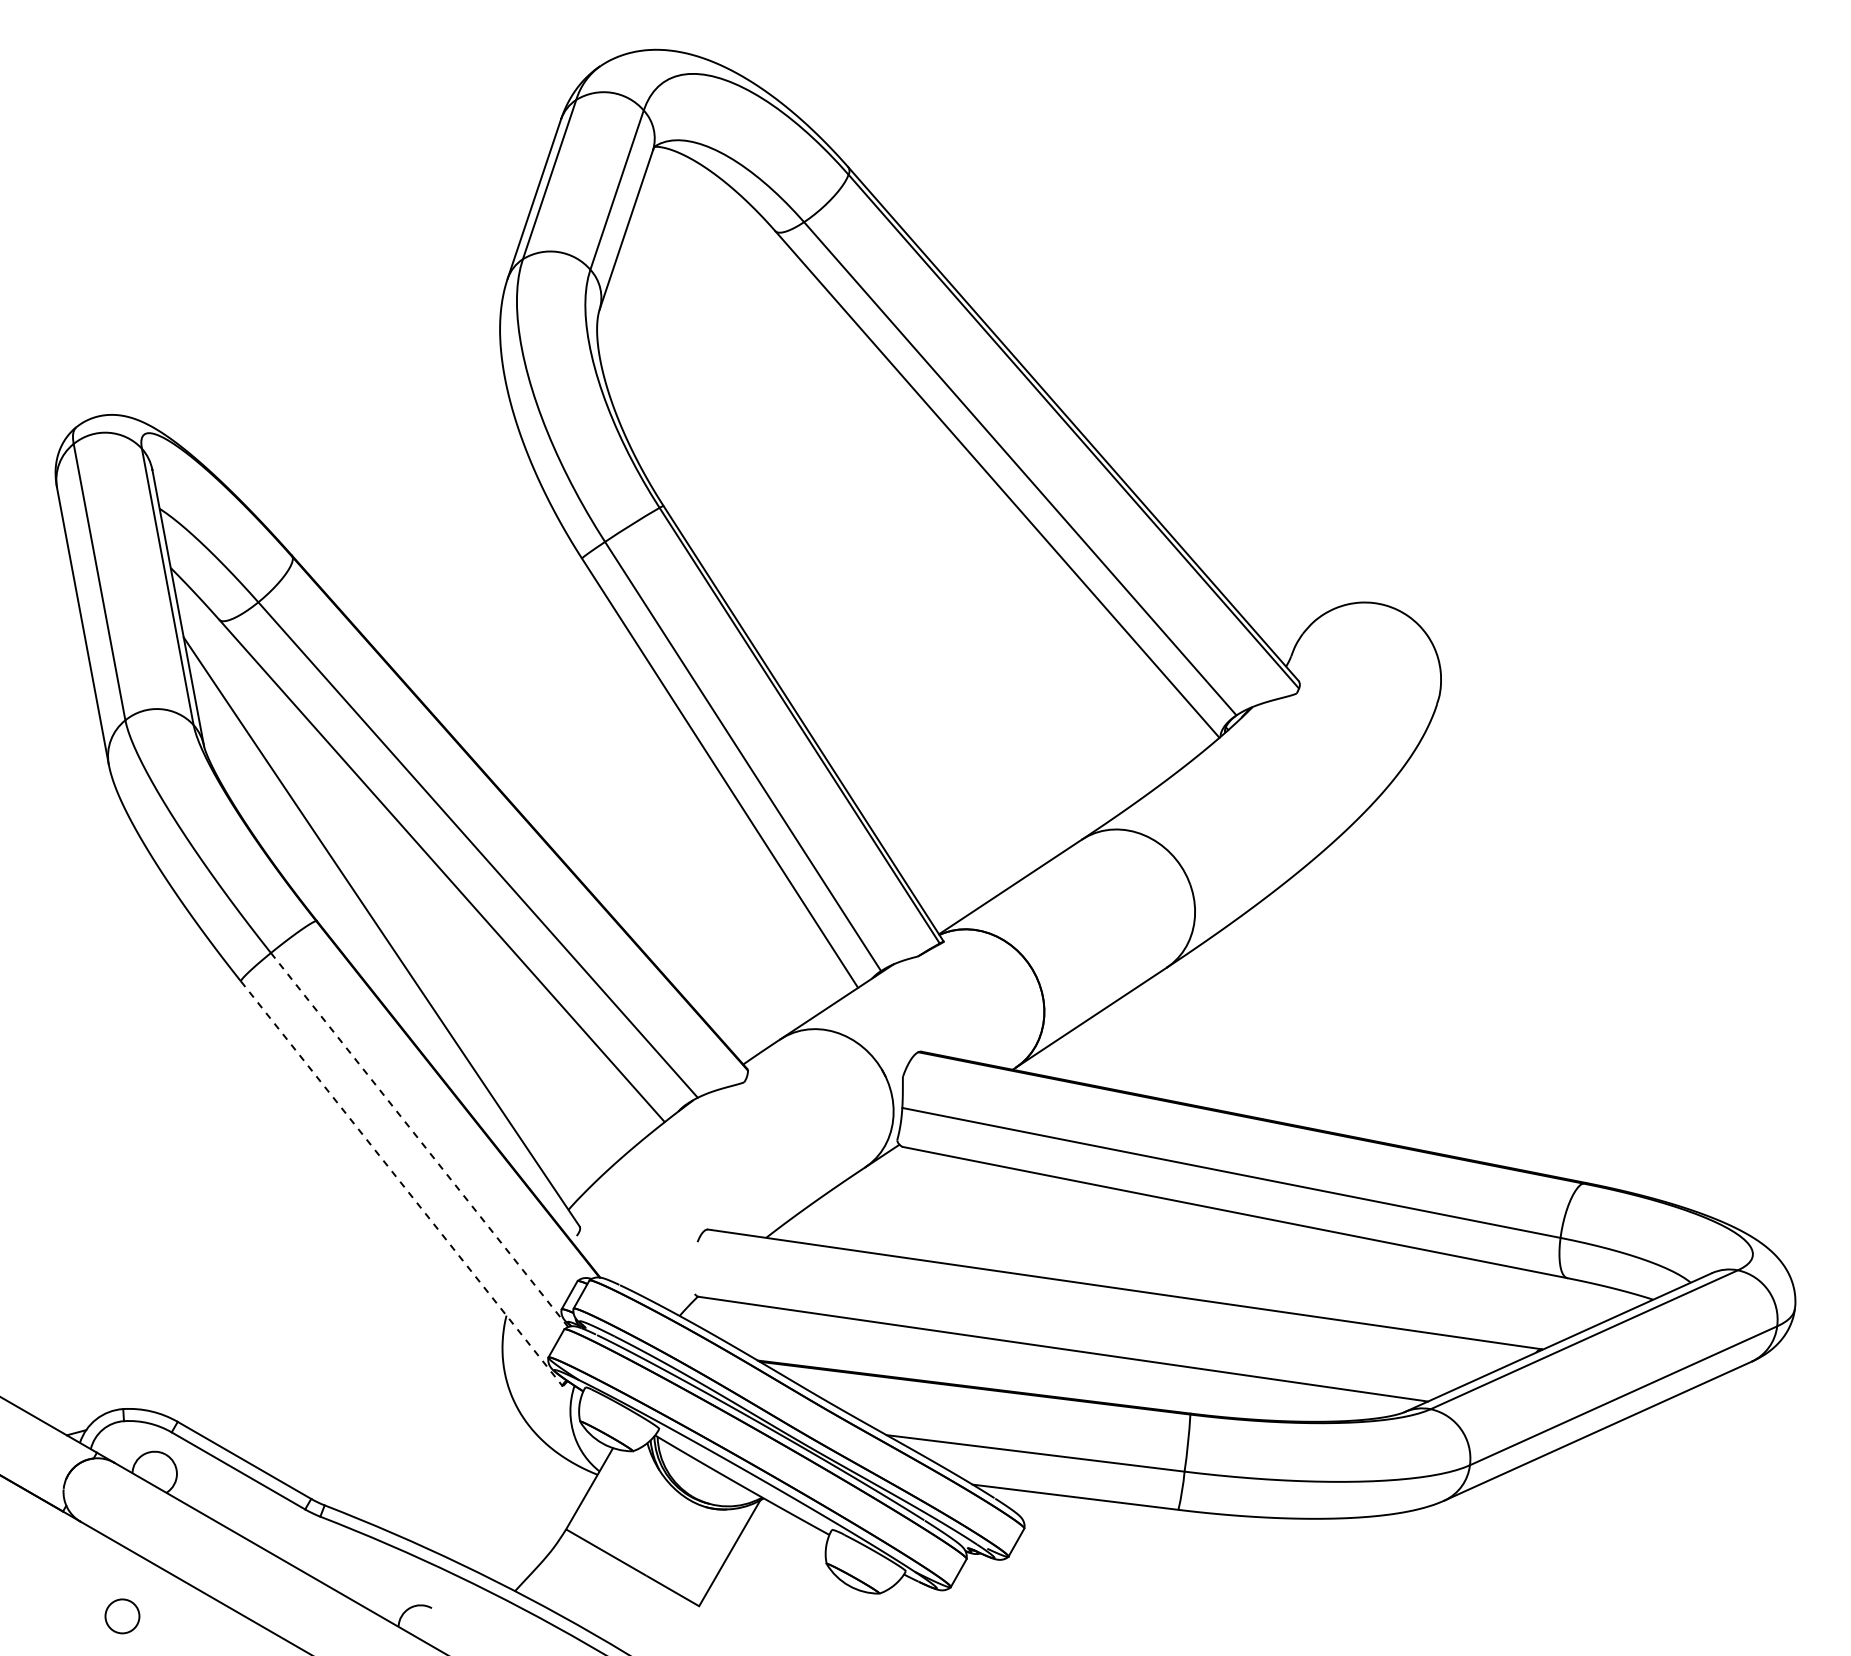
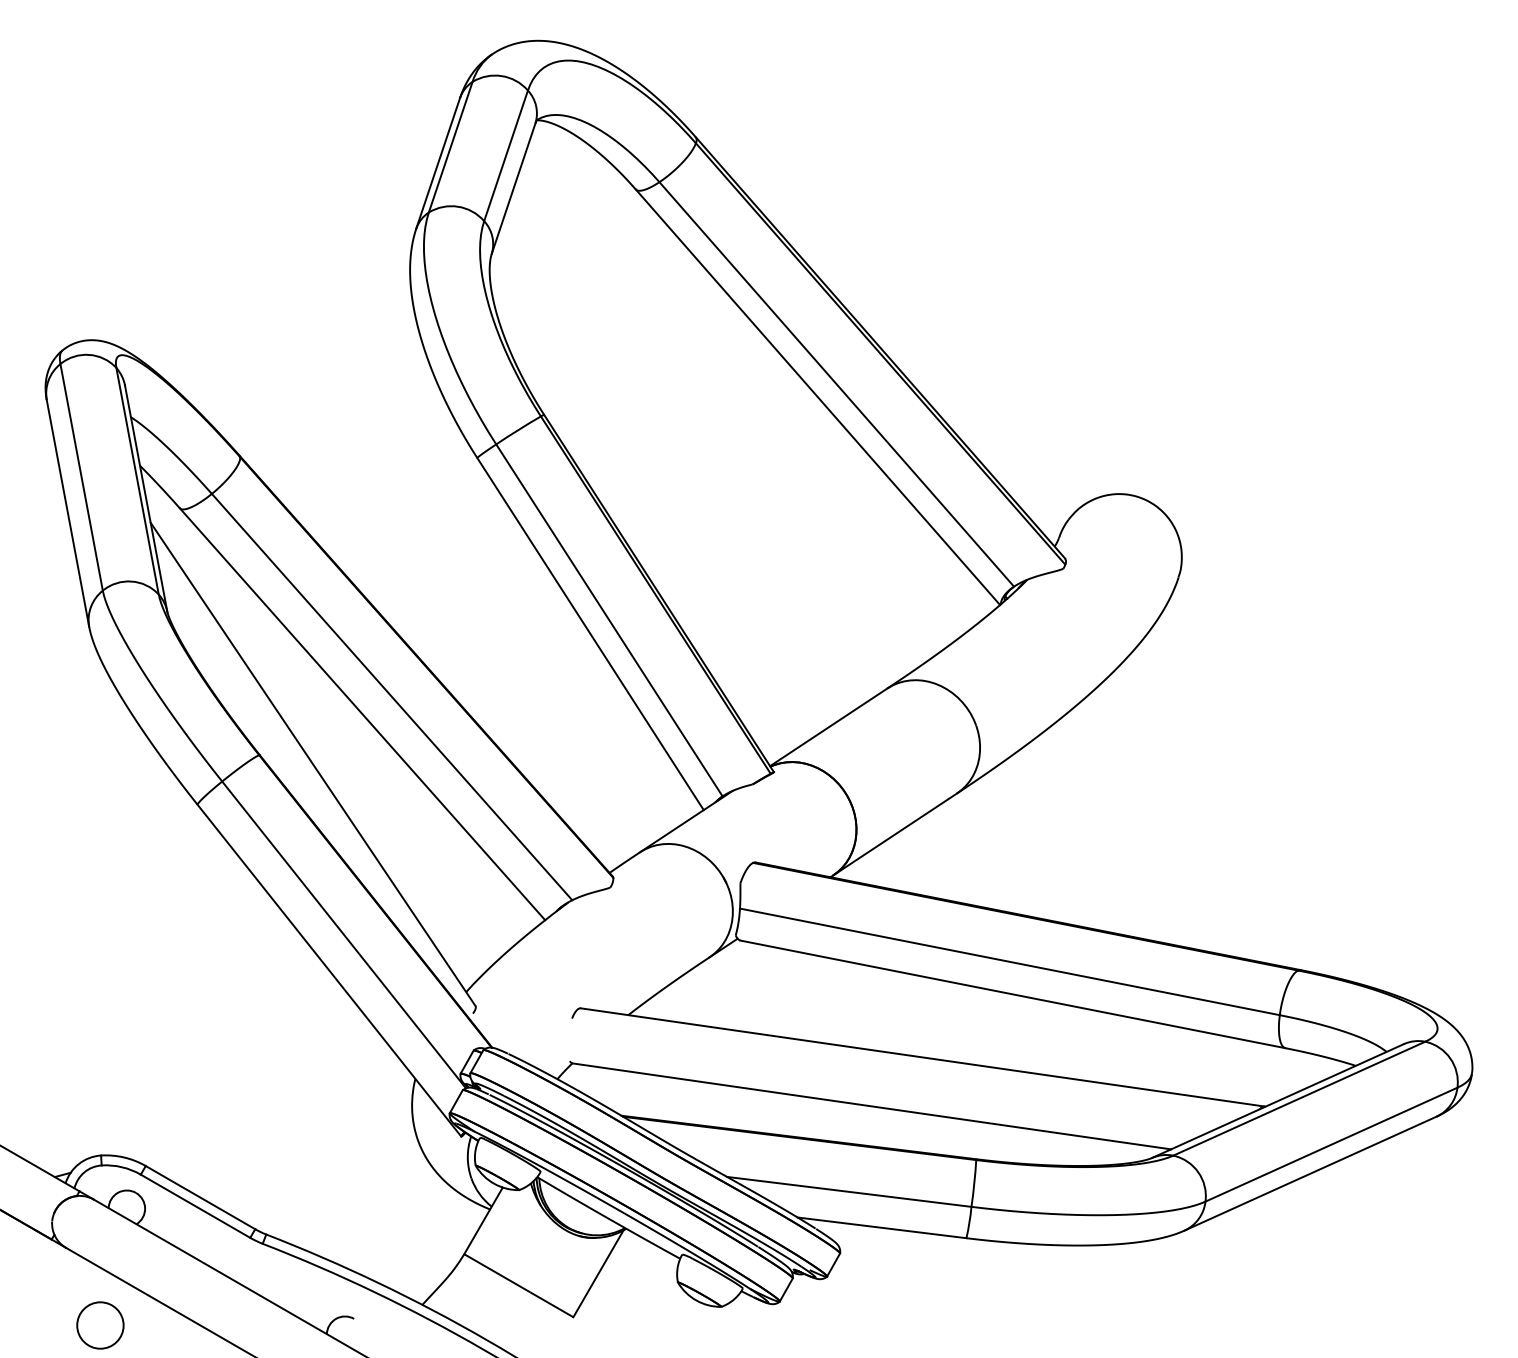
line: (419, 1140) -> (344, 935), dashed -> solid
line: (402, 1184) -> (330, 971), dashed -> solid
circle: (122, 1616) -> (100, 1325), size x1.67

